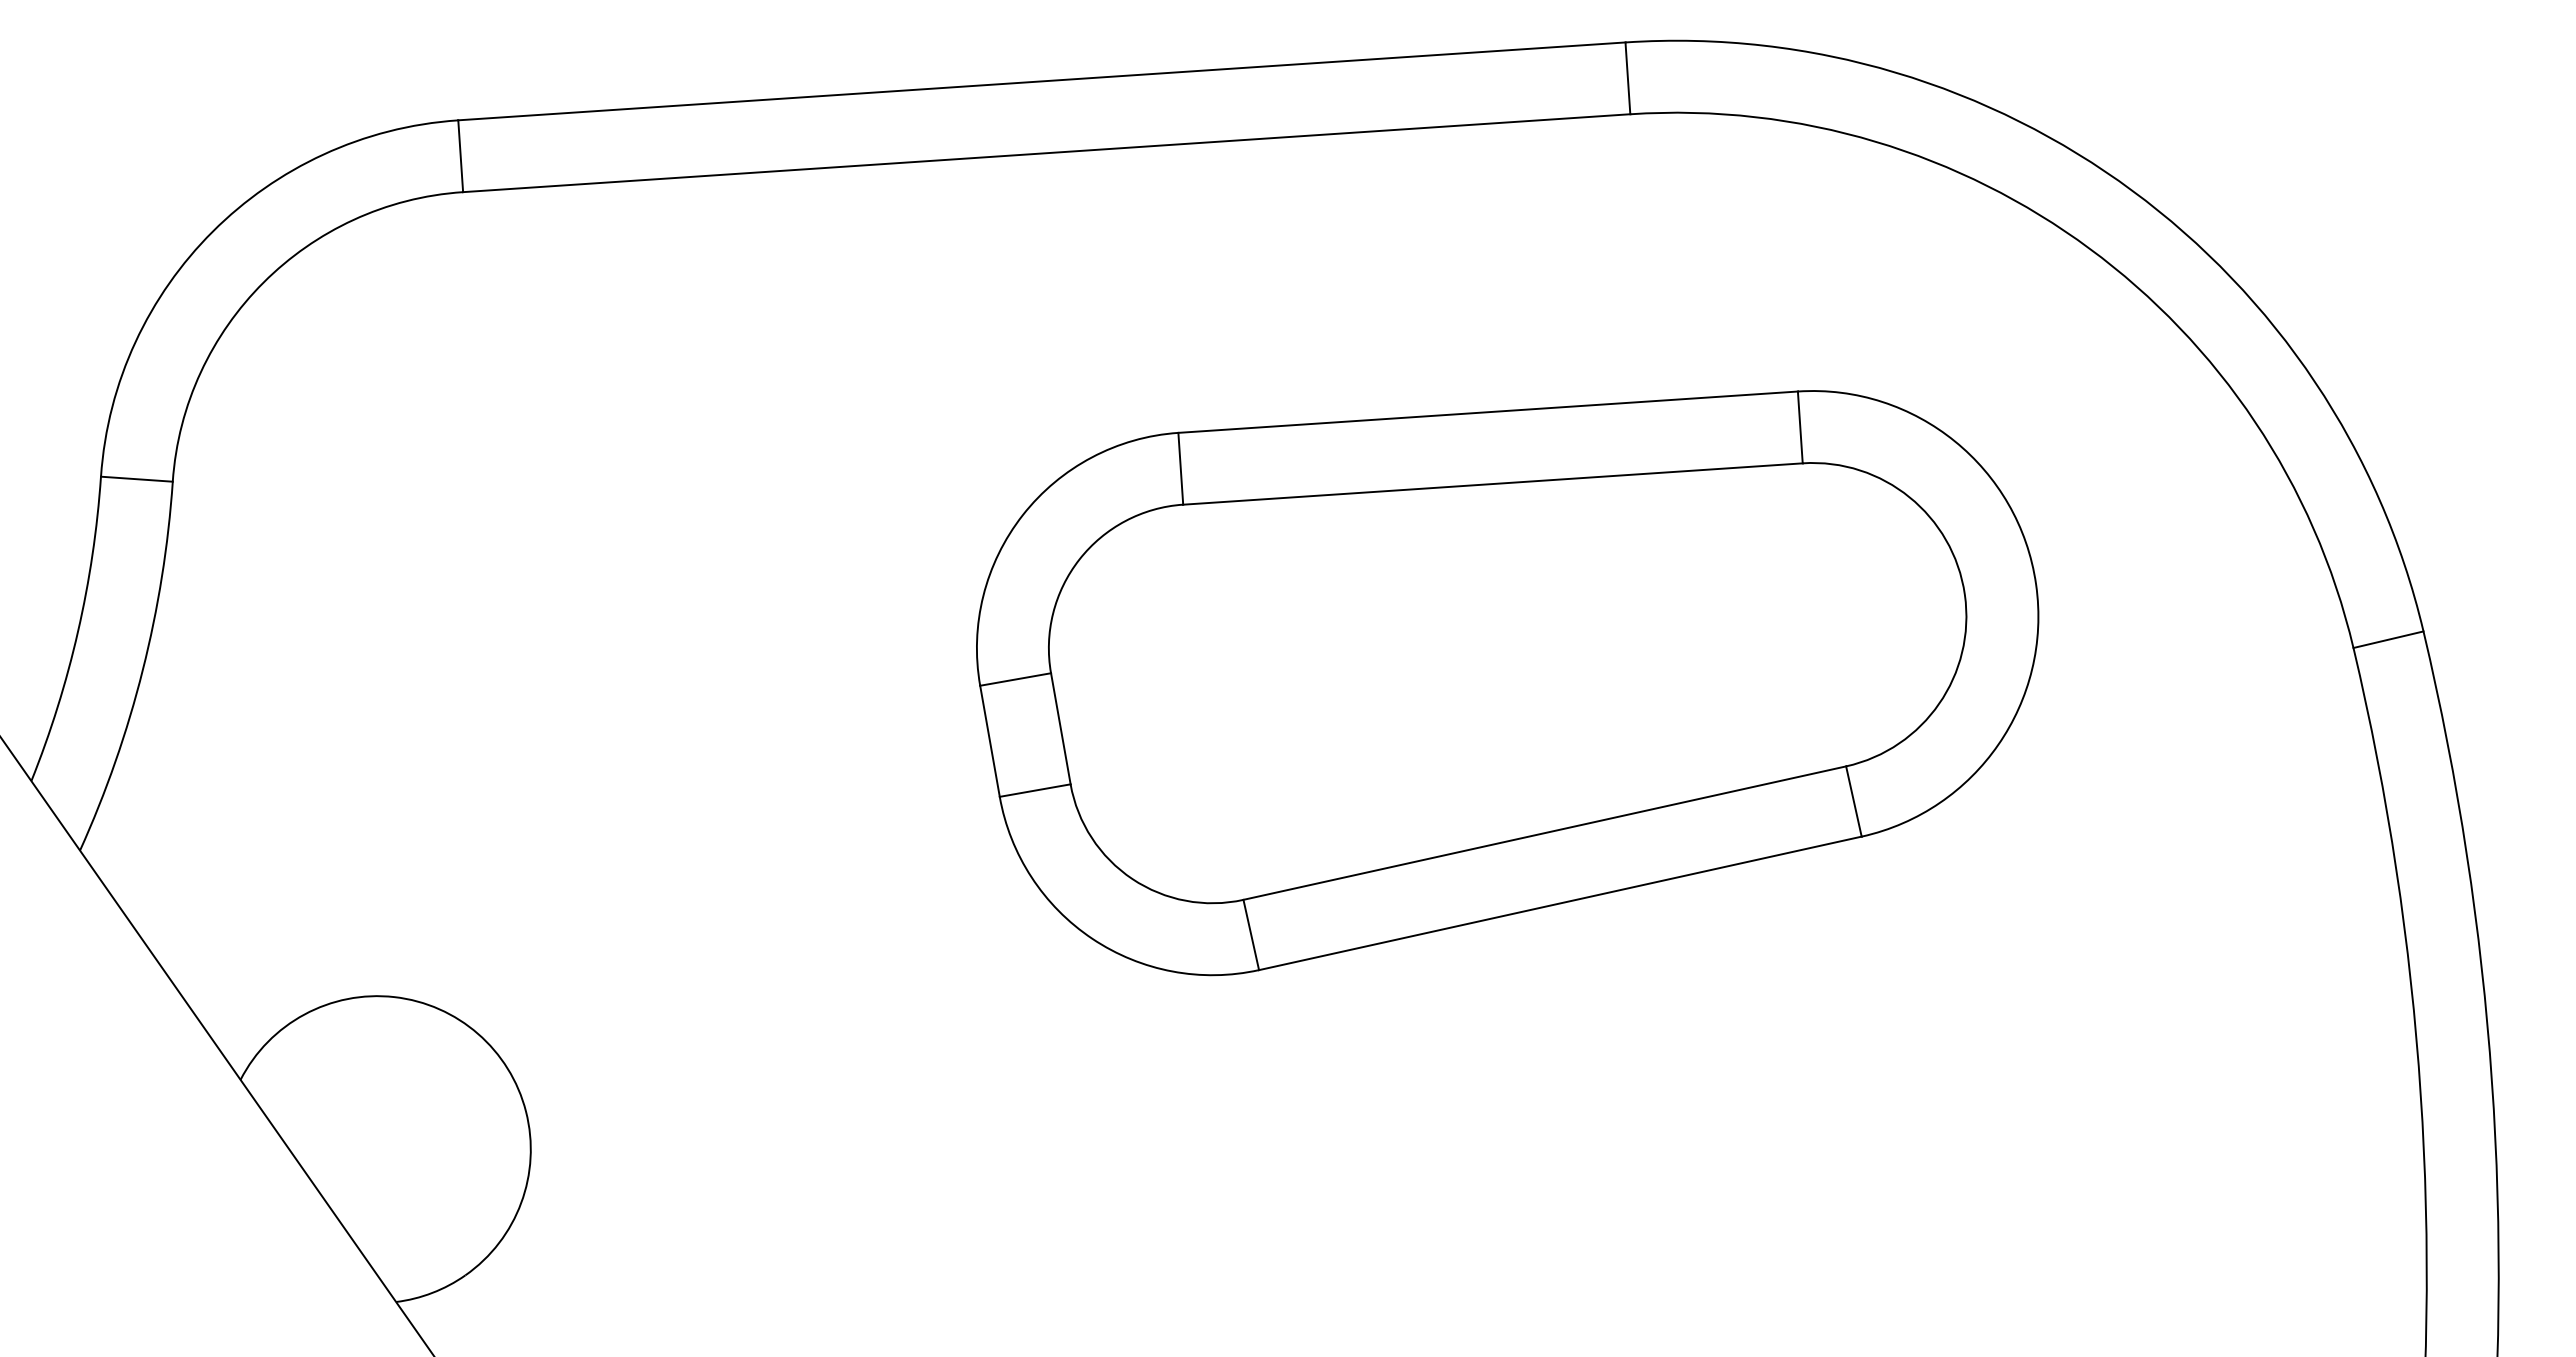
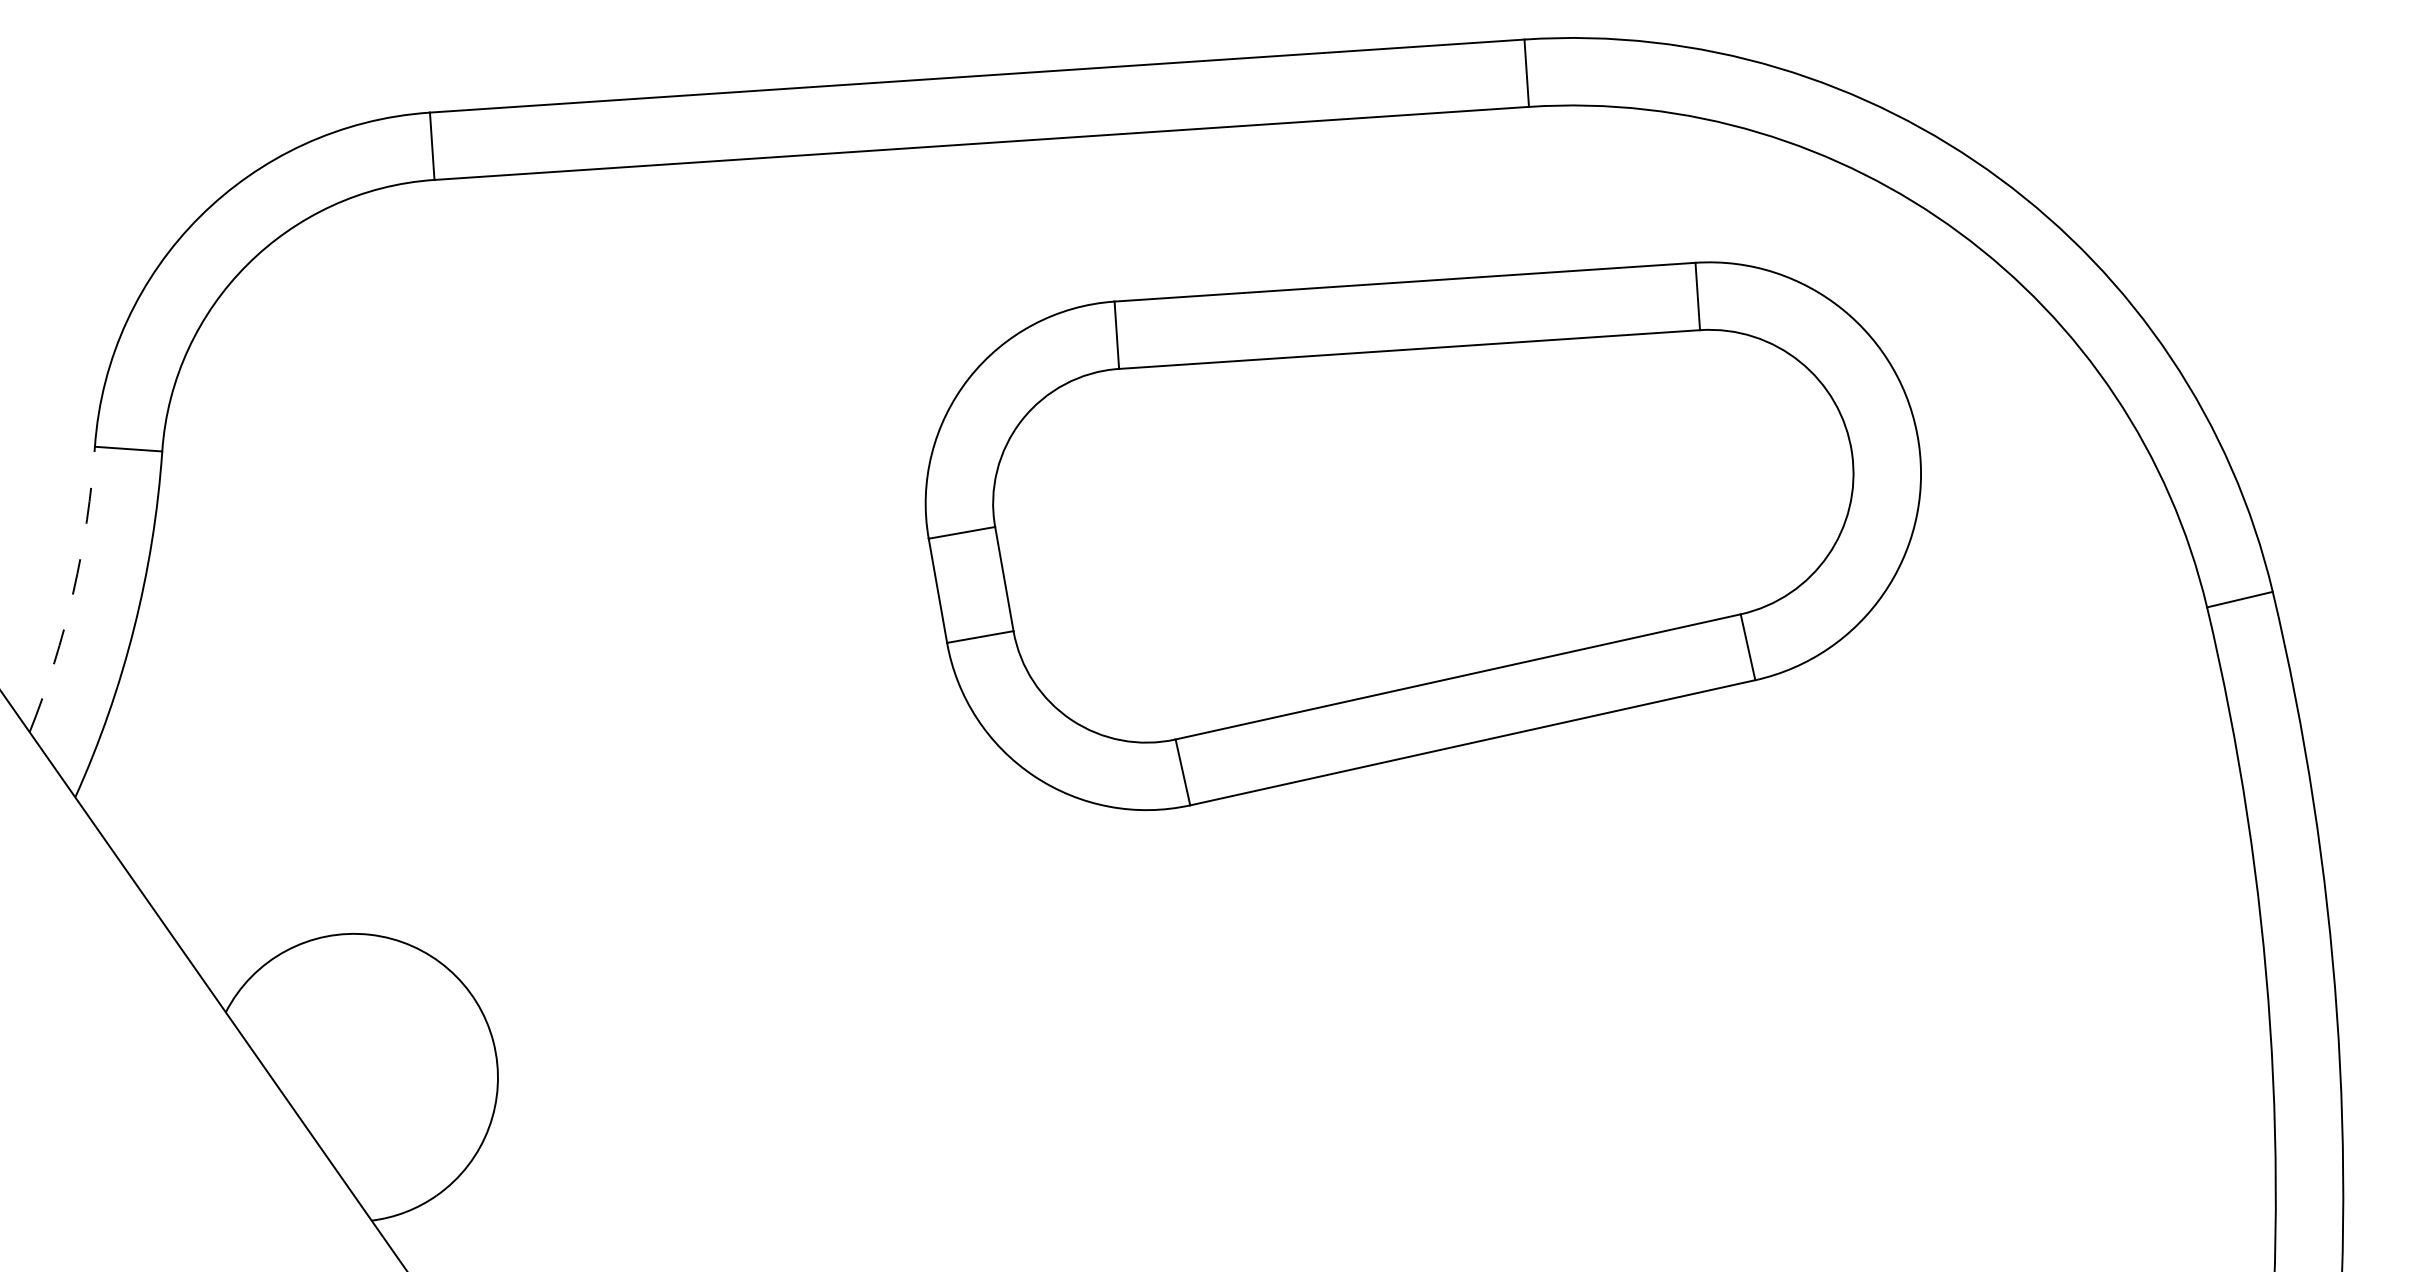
arc: (78, 631) -> (73, 591), solid -> dashed
part: (1507, 683) -> (1423, 536), moved

